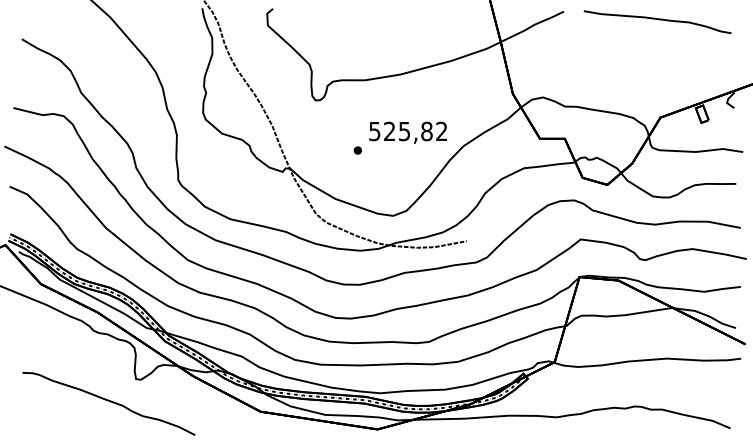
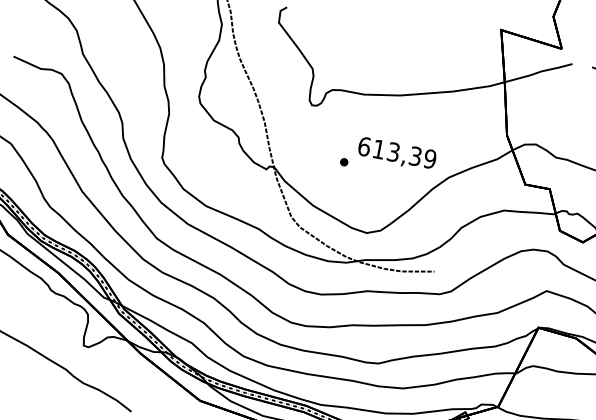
text: (408, 131) -> (397, 152), 525,82 -> 613,39

